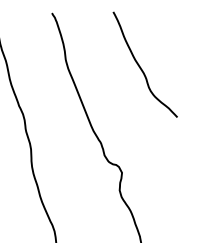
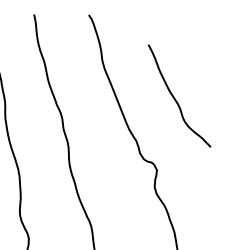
curve: (141, 67) -> (175, 98), moved

